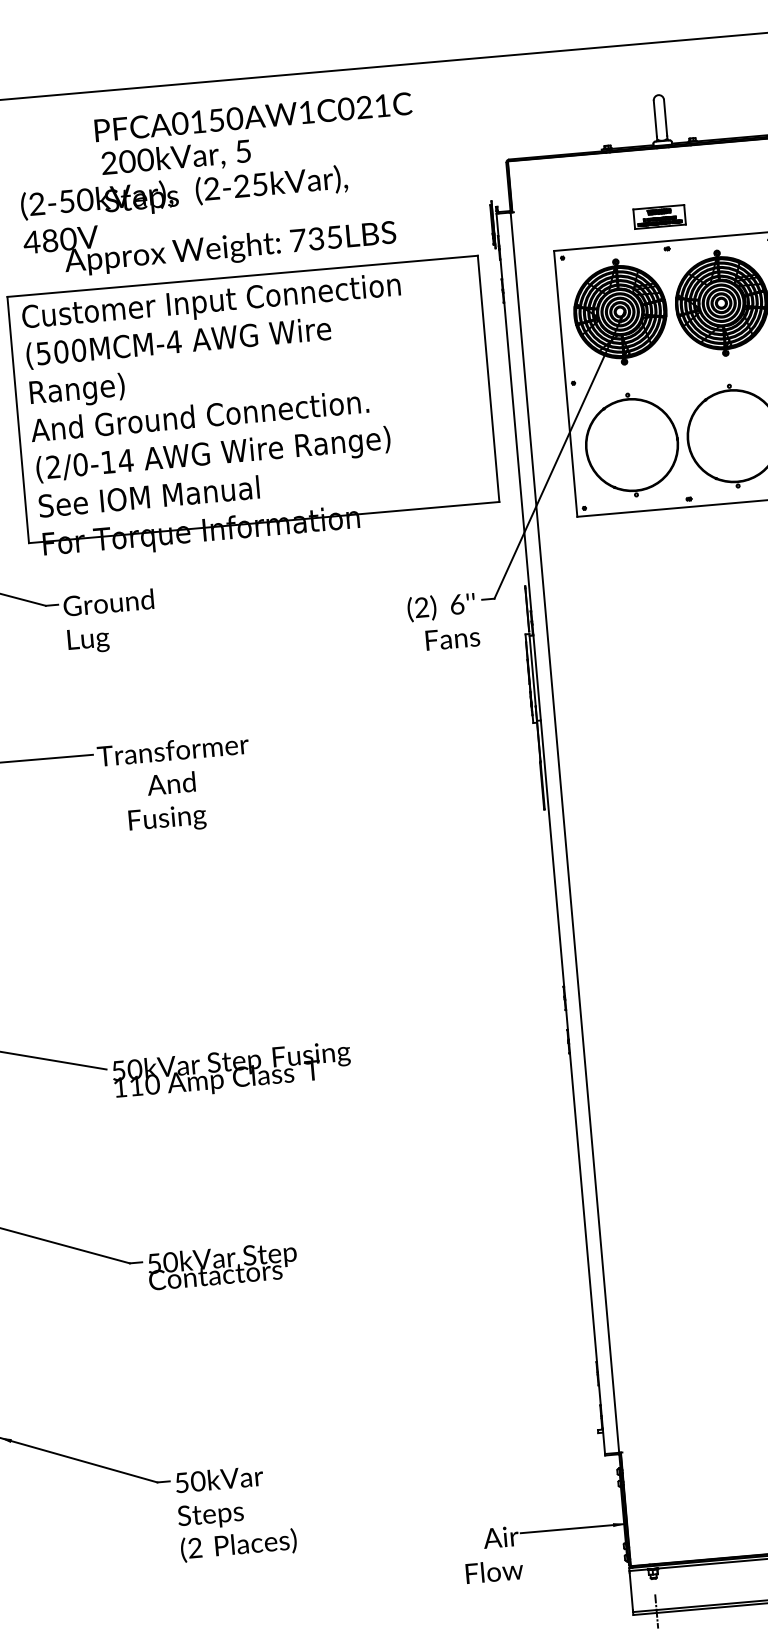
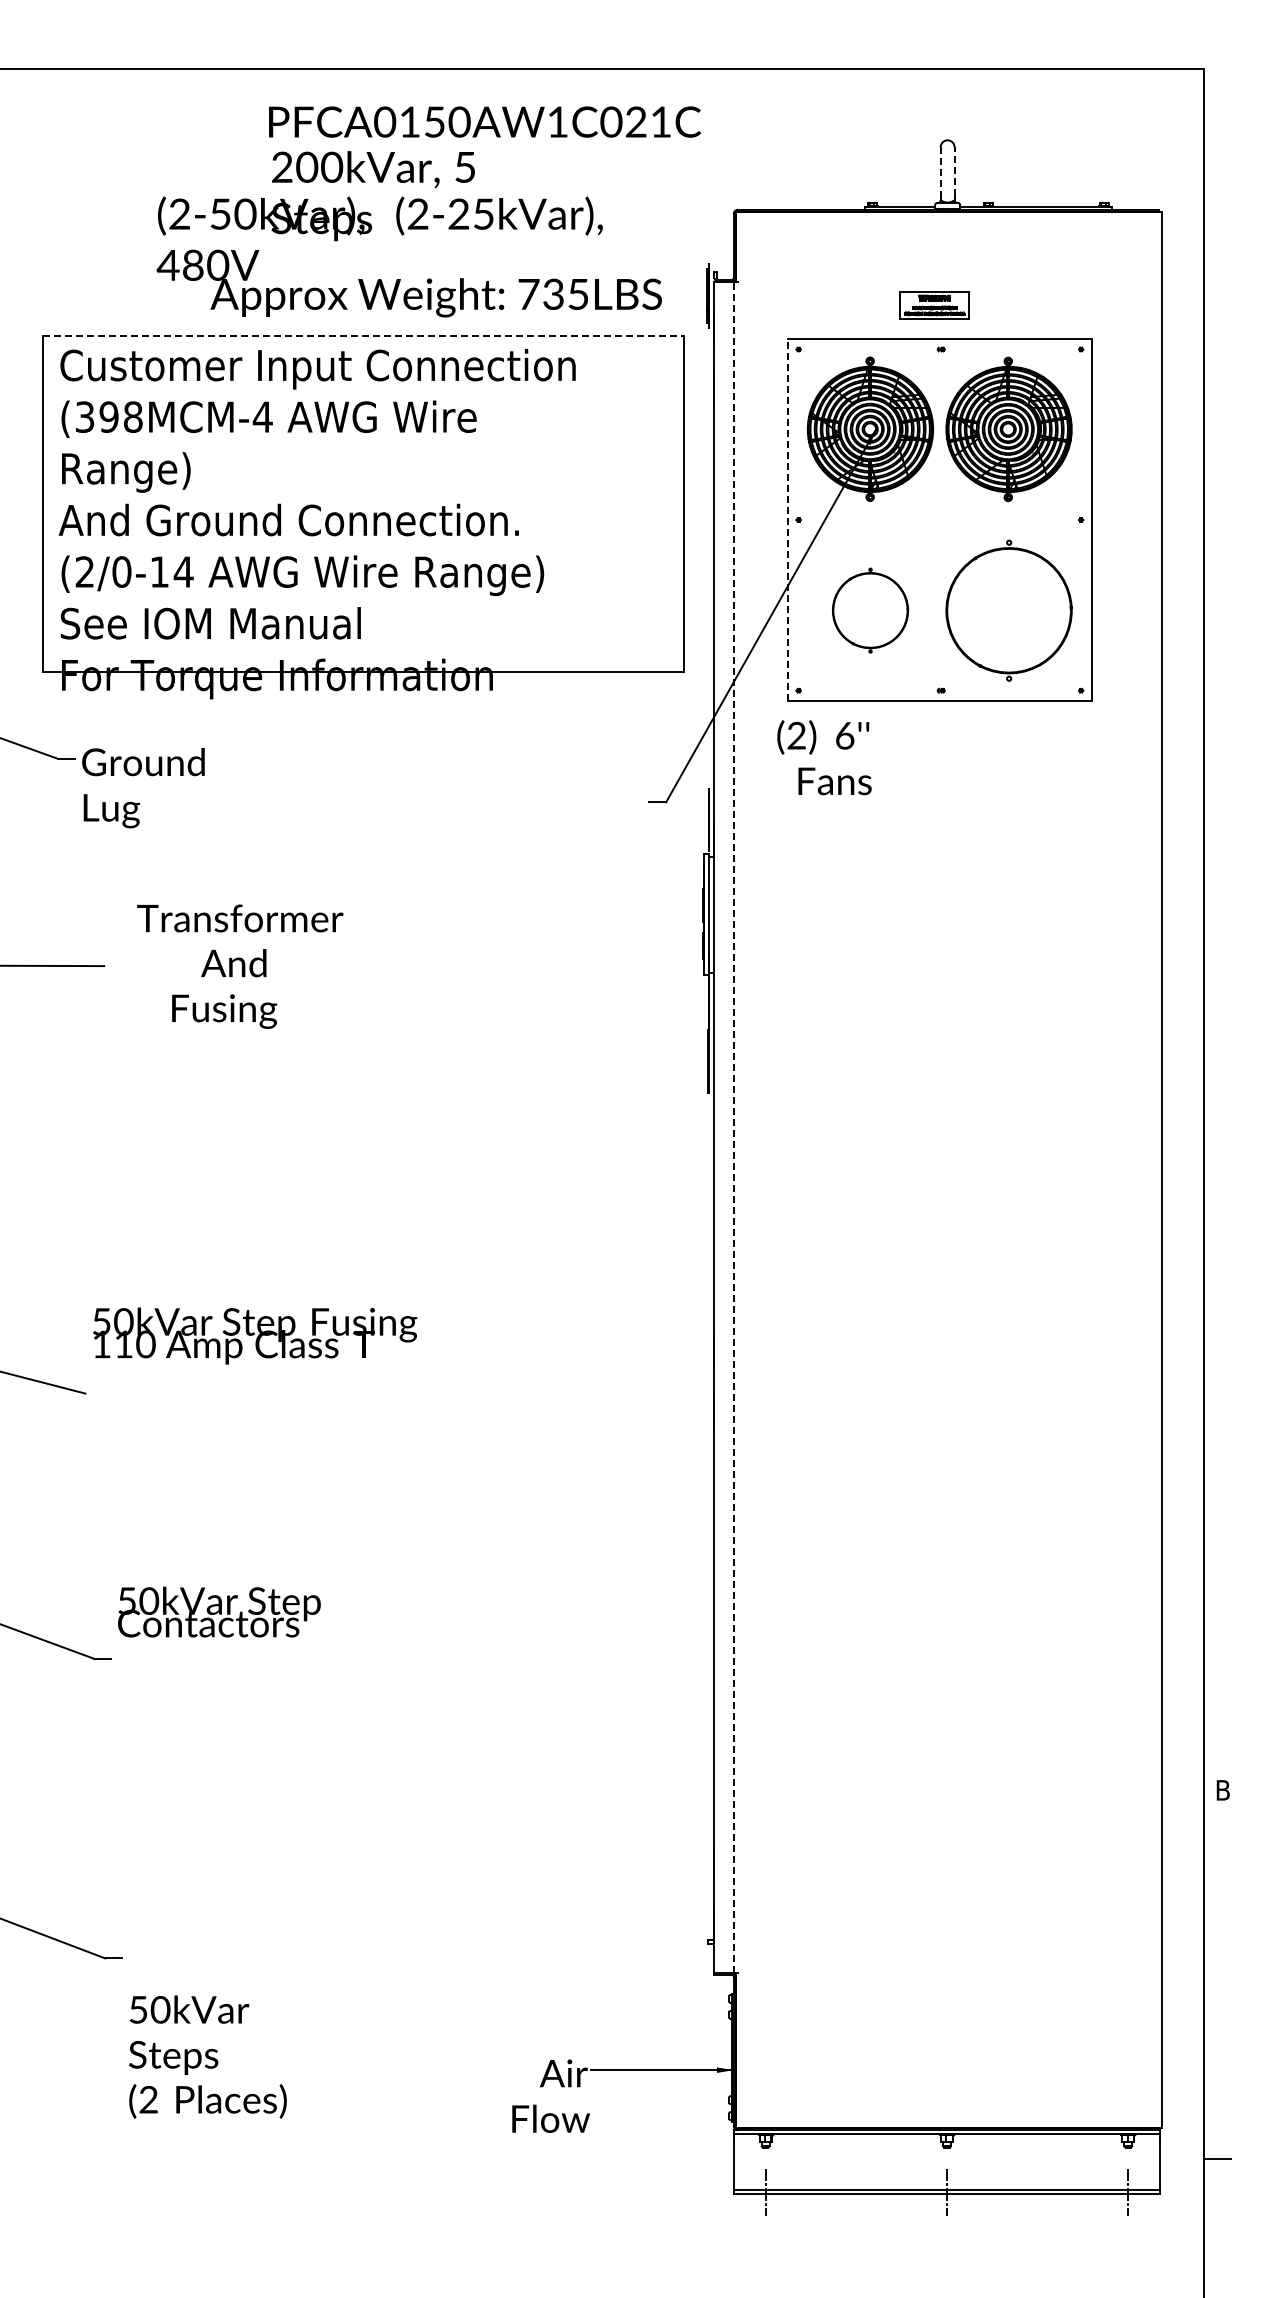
text: (253, 116) -> (484, 121), moved
line: (665, 117) -> (954, 171), solid -> dashed
line: (655, 118) -> (940, 171), solid -> dashed
text: (206, 204) -> (408, 234), moved
line: (242, 276) -> (363, 336), solid -> dashed
text: (61, 352) -> (109, 417), (500MCM-4 -> (398MCM-4
line: (565, 383) -> (787, 519), solid -> dashed
part: (632, 444) -> (870, 610), size x0.6
text: (443, 621) -> (824, 757), moved
text: (176, 785) -> (240, 966), moved
line: (564, 832) -> (733, 1127), solid -> dashed
text: (232, 1070) -> (255, 1335), moved
text: (222, 1265) -> (219, 1611), moved
text: (235, 1512) -> (207, 2056), moved

